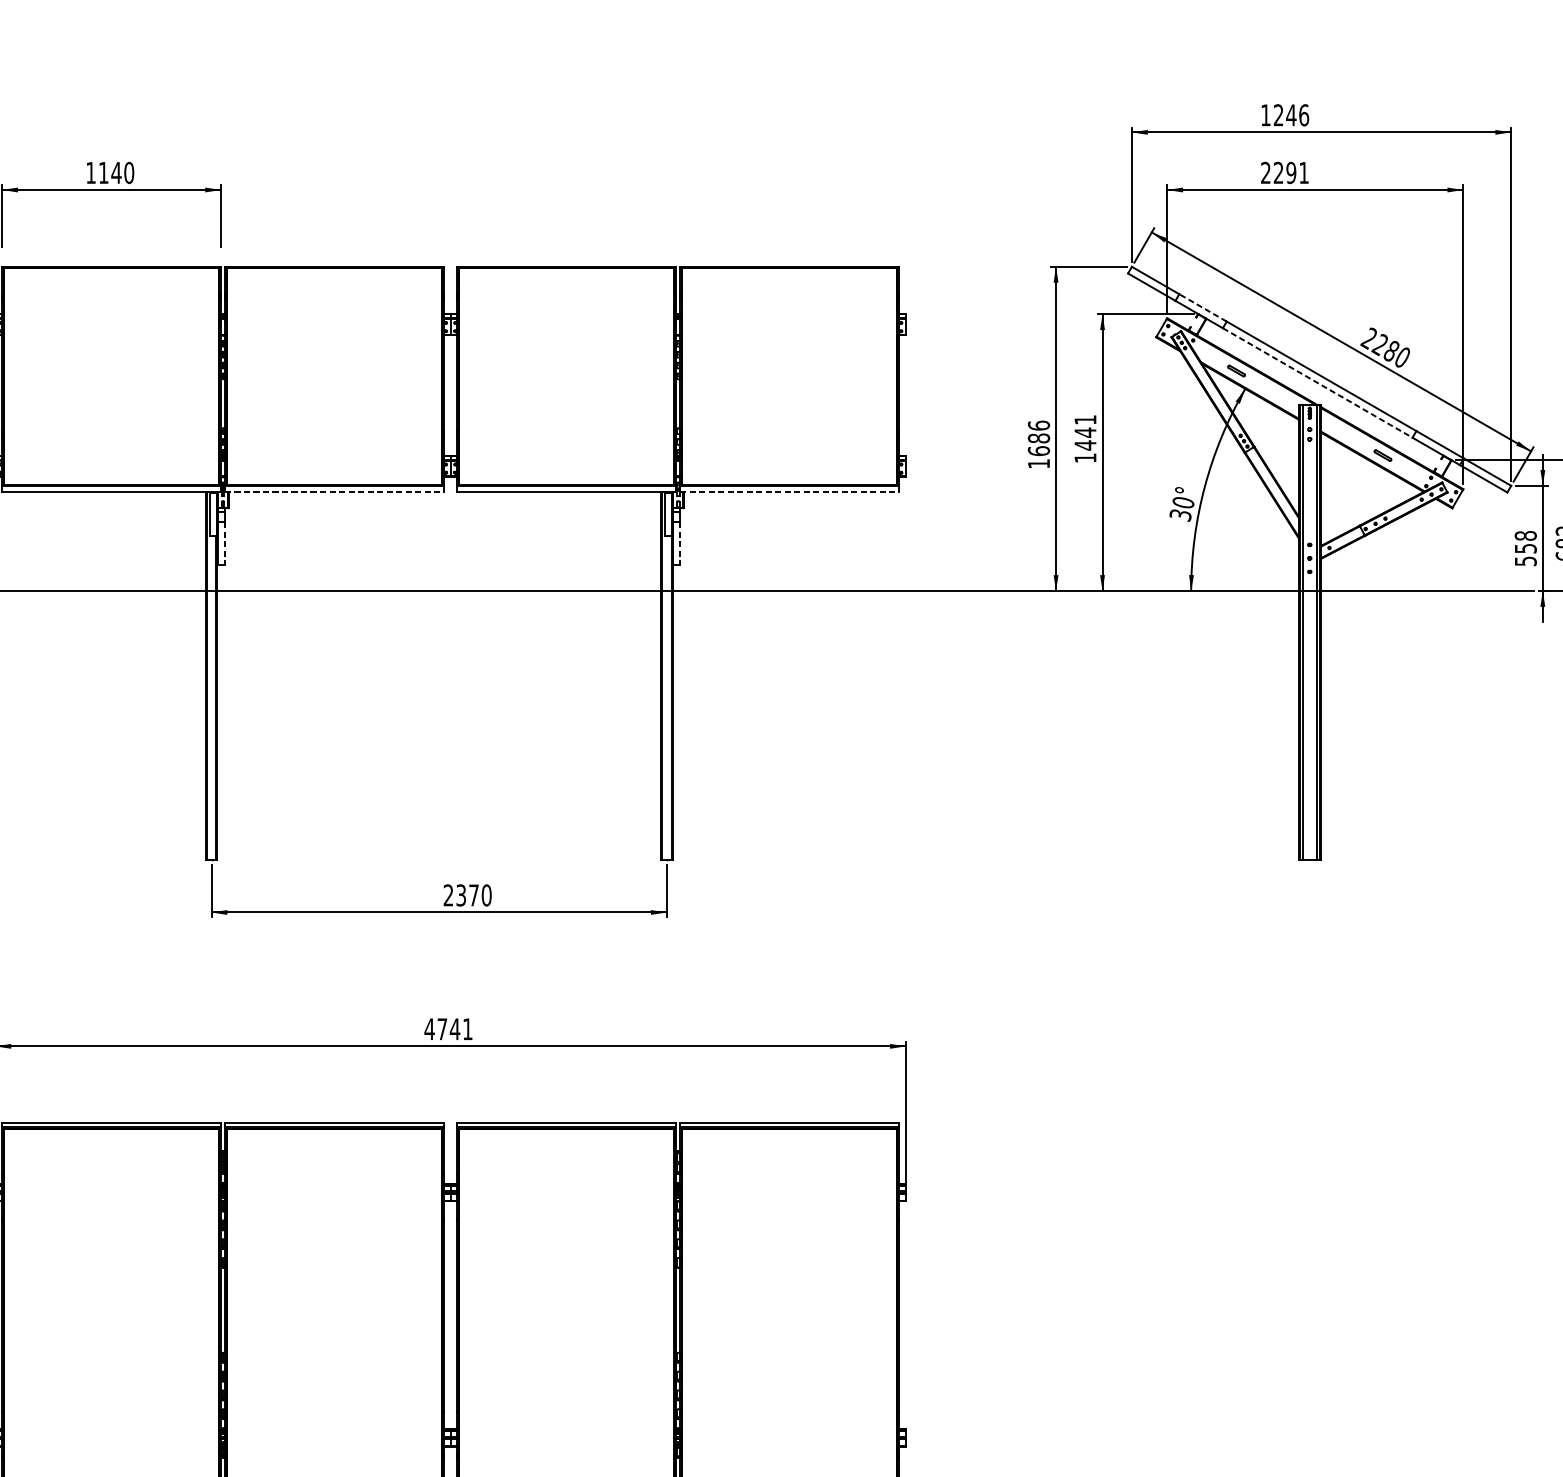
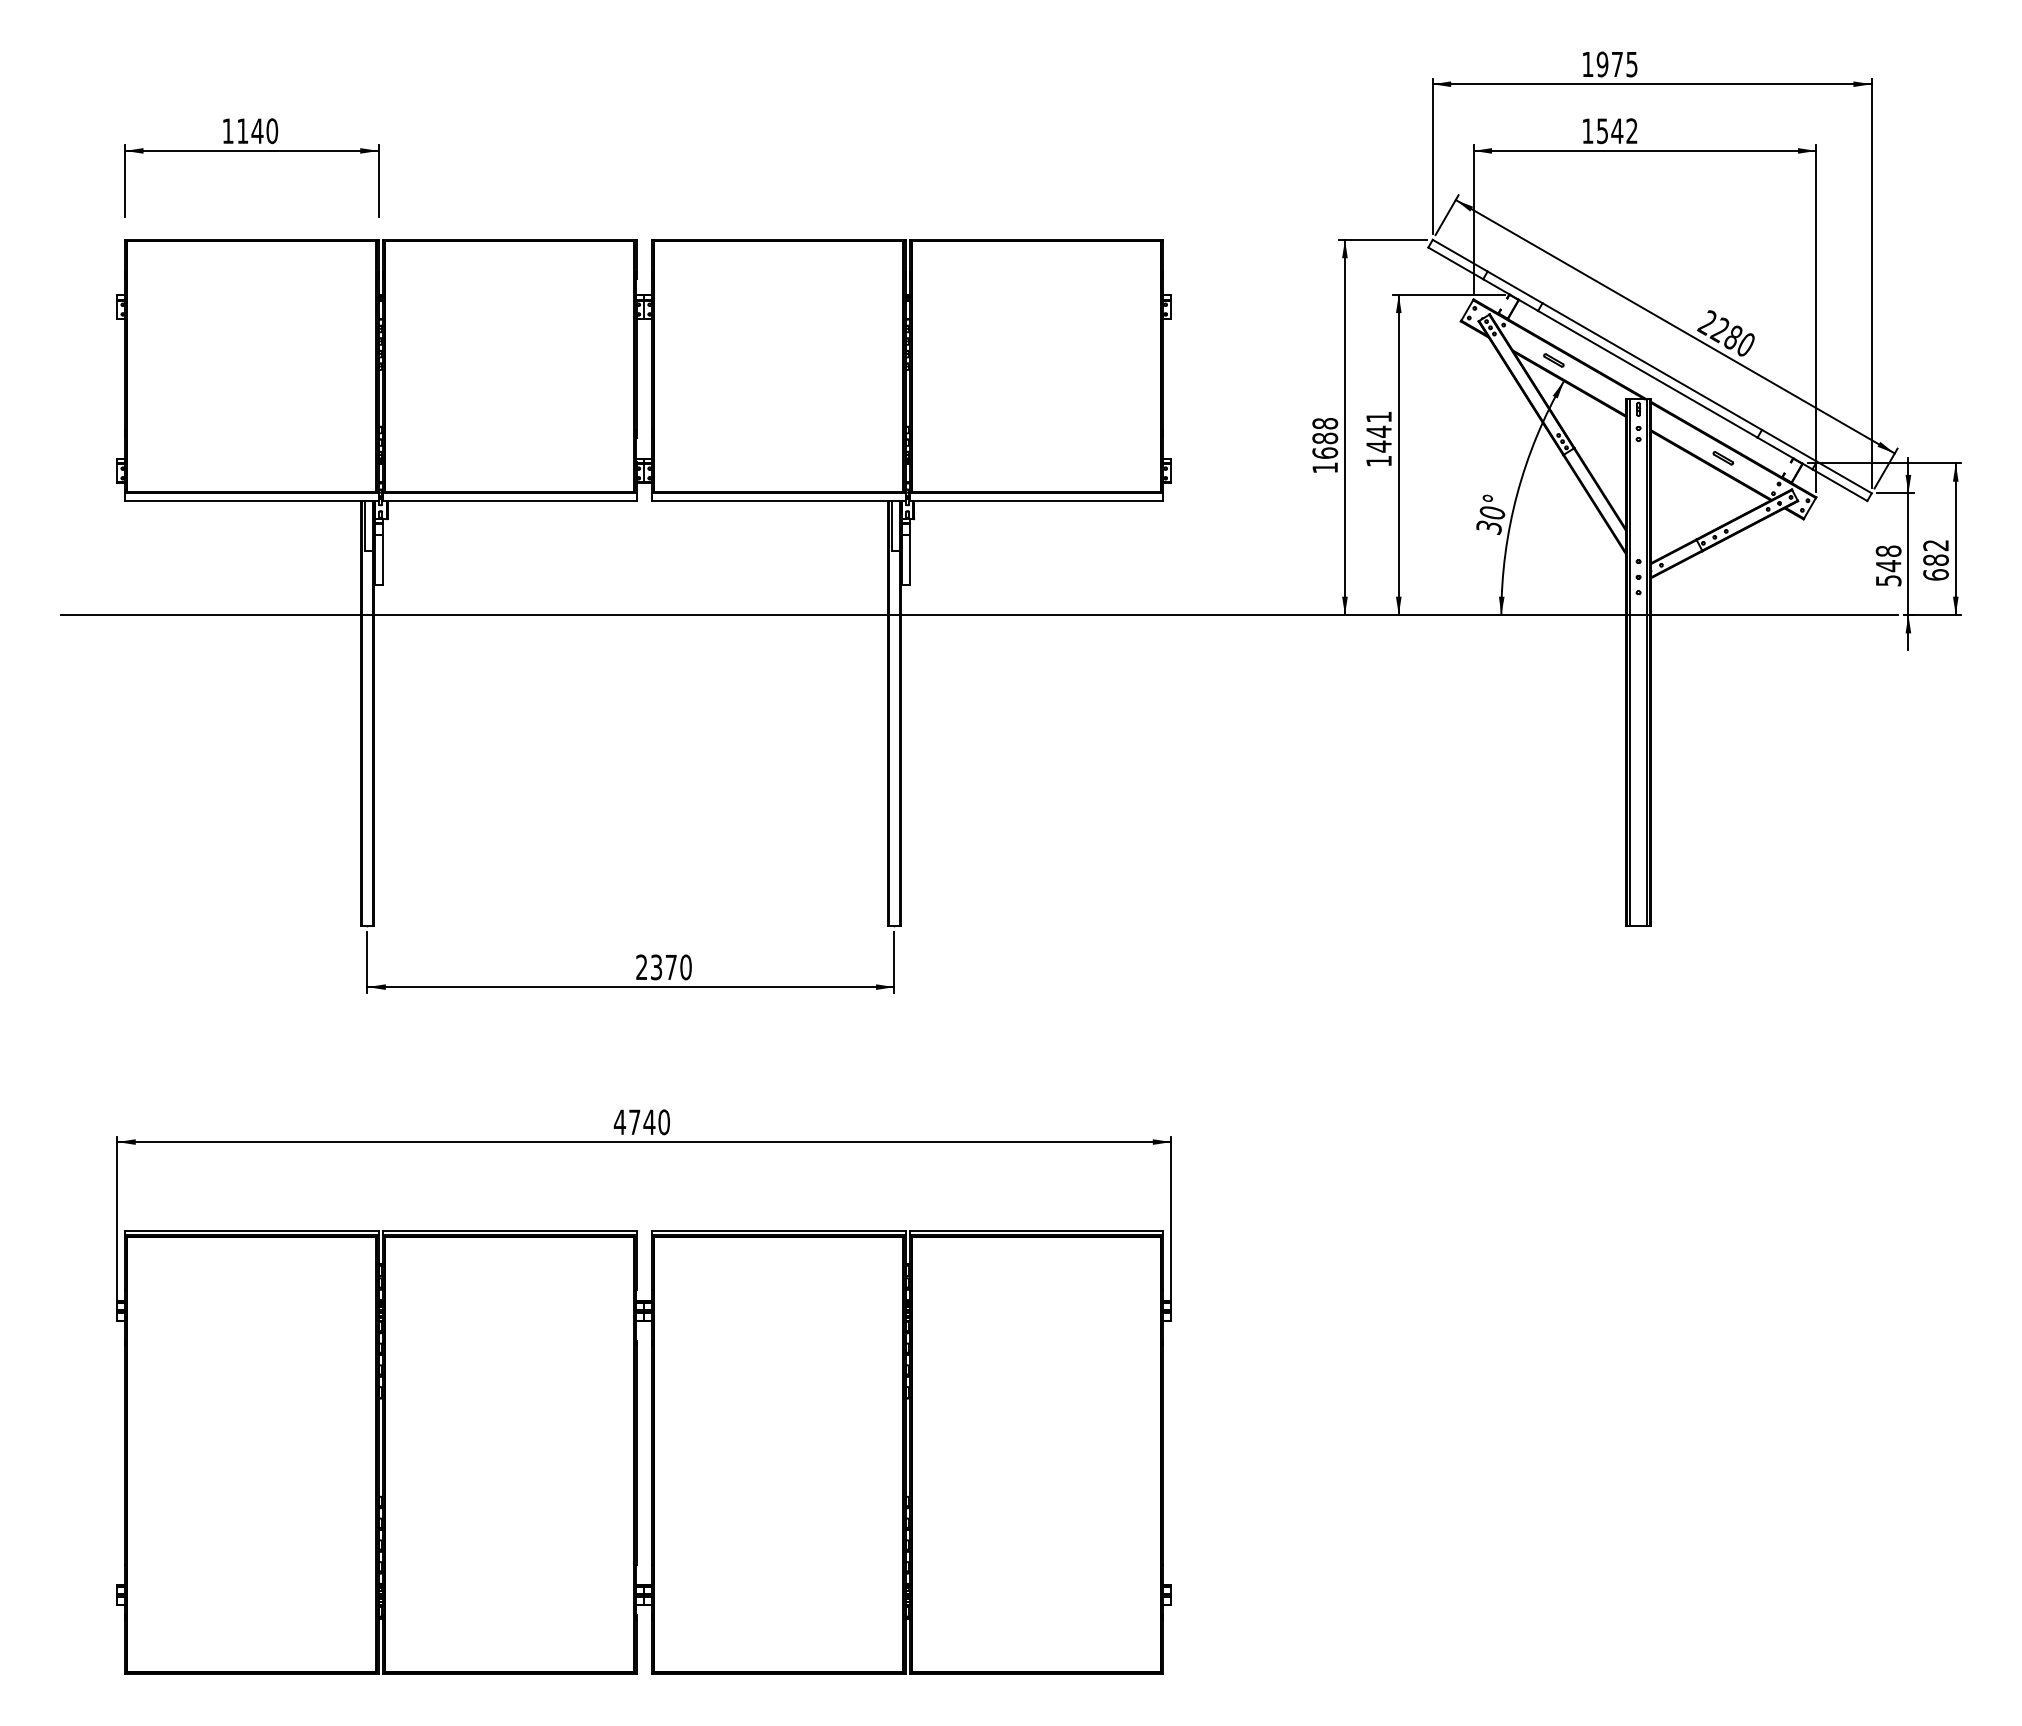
text: (1290, 115) -> (1616, 64), 1246 -> 1975
text: (1284, 173) -> (1609, 131), 2291 -> 1542
line: (1203, 308) -> (1515, 287), dashed -> solid
line: (1317, 383) -> (1647, 374), dashed -> solid
text: (1038, 425) -> (1324, 423), 1686 -> 1688
line: (334, 492) -> (509, 501), dashed -> solid
line: (789, 492) -> (1036, 501), dashed -> solid
line: (225, 543) -> (383, 560), dashed -> solid
line: (679, 543) -> (909, 560), dashed -> solid
text: (1525, 549) -> (1888, 566), 558 -> 548
text: (467, 1029) -> (663, 1122), 4741 -> 4740

